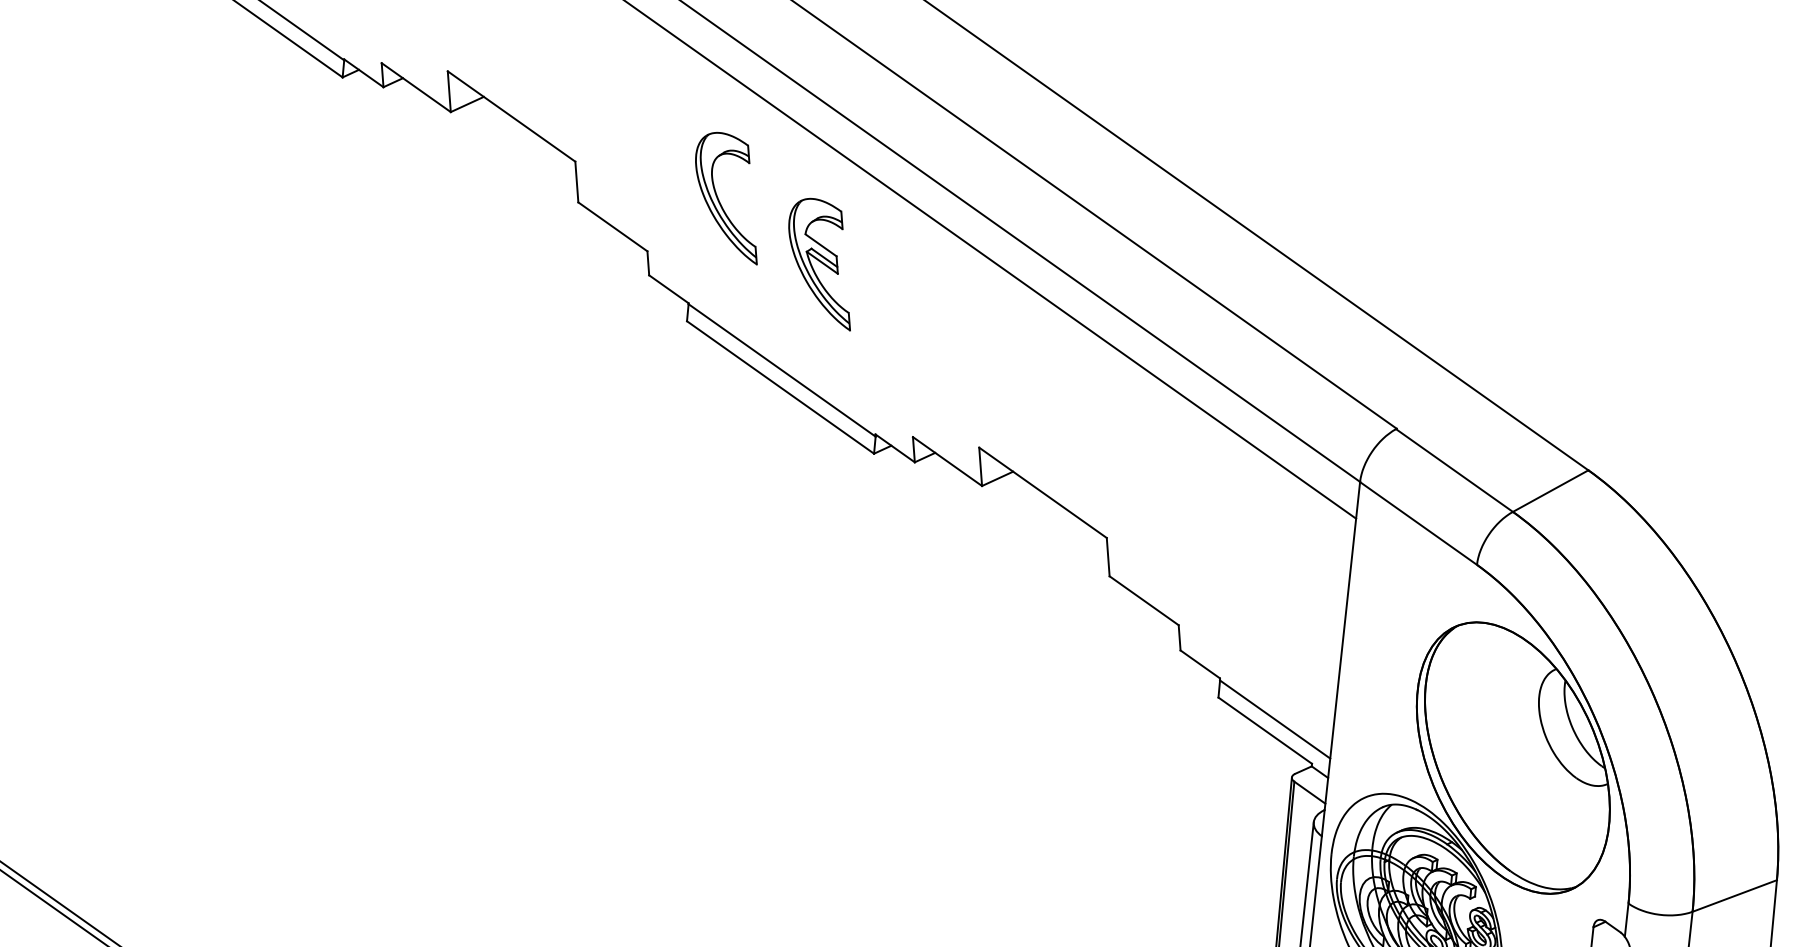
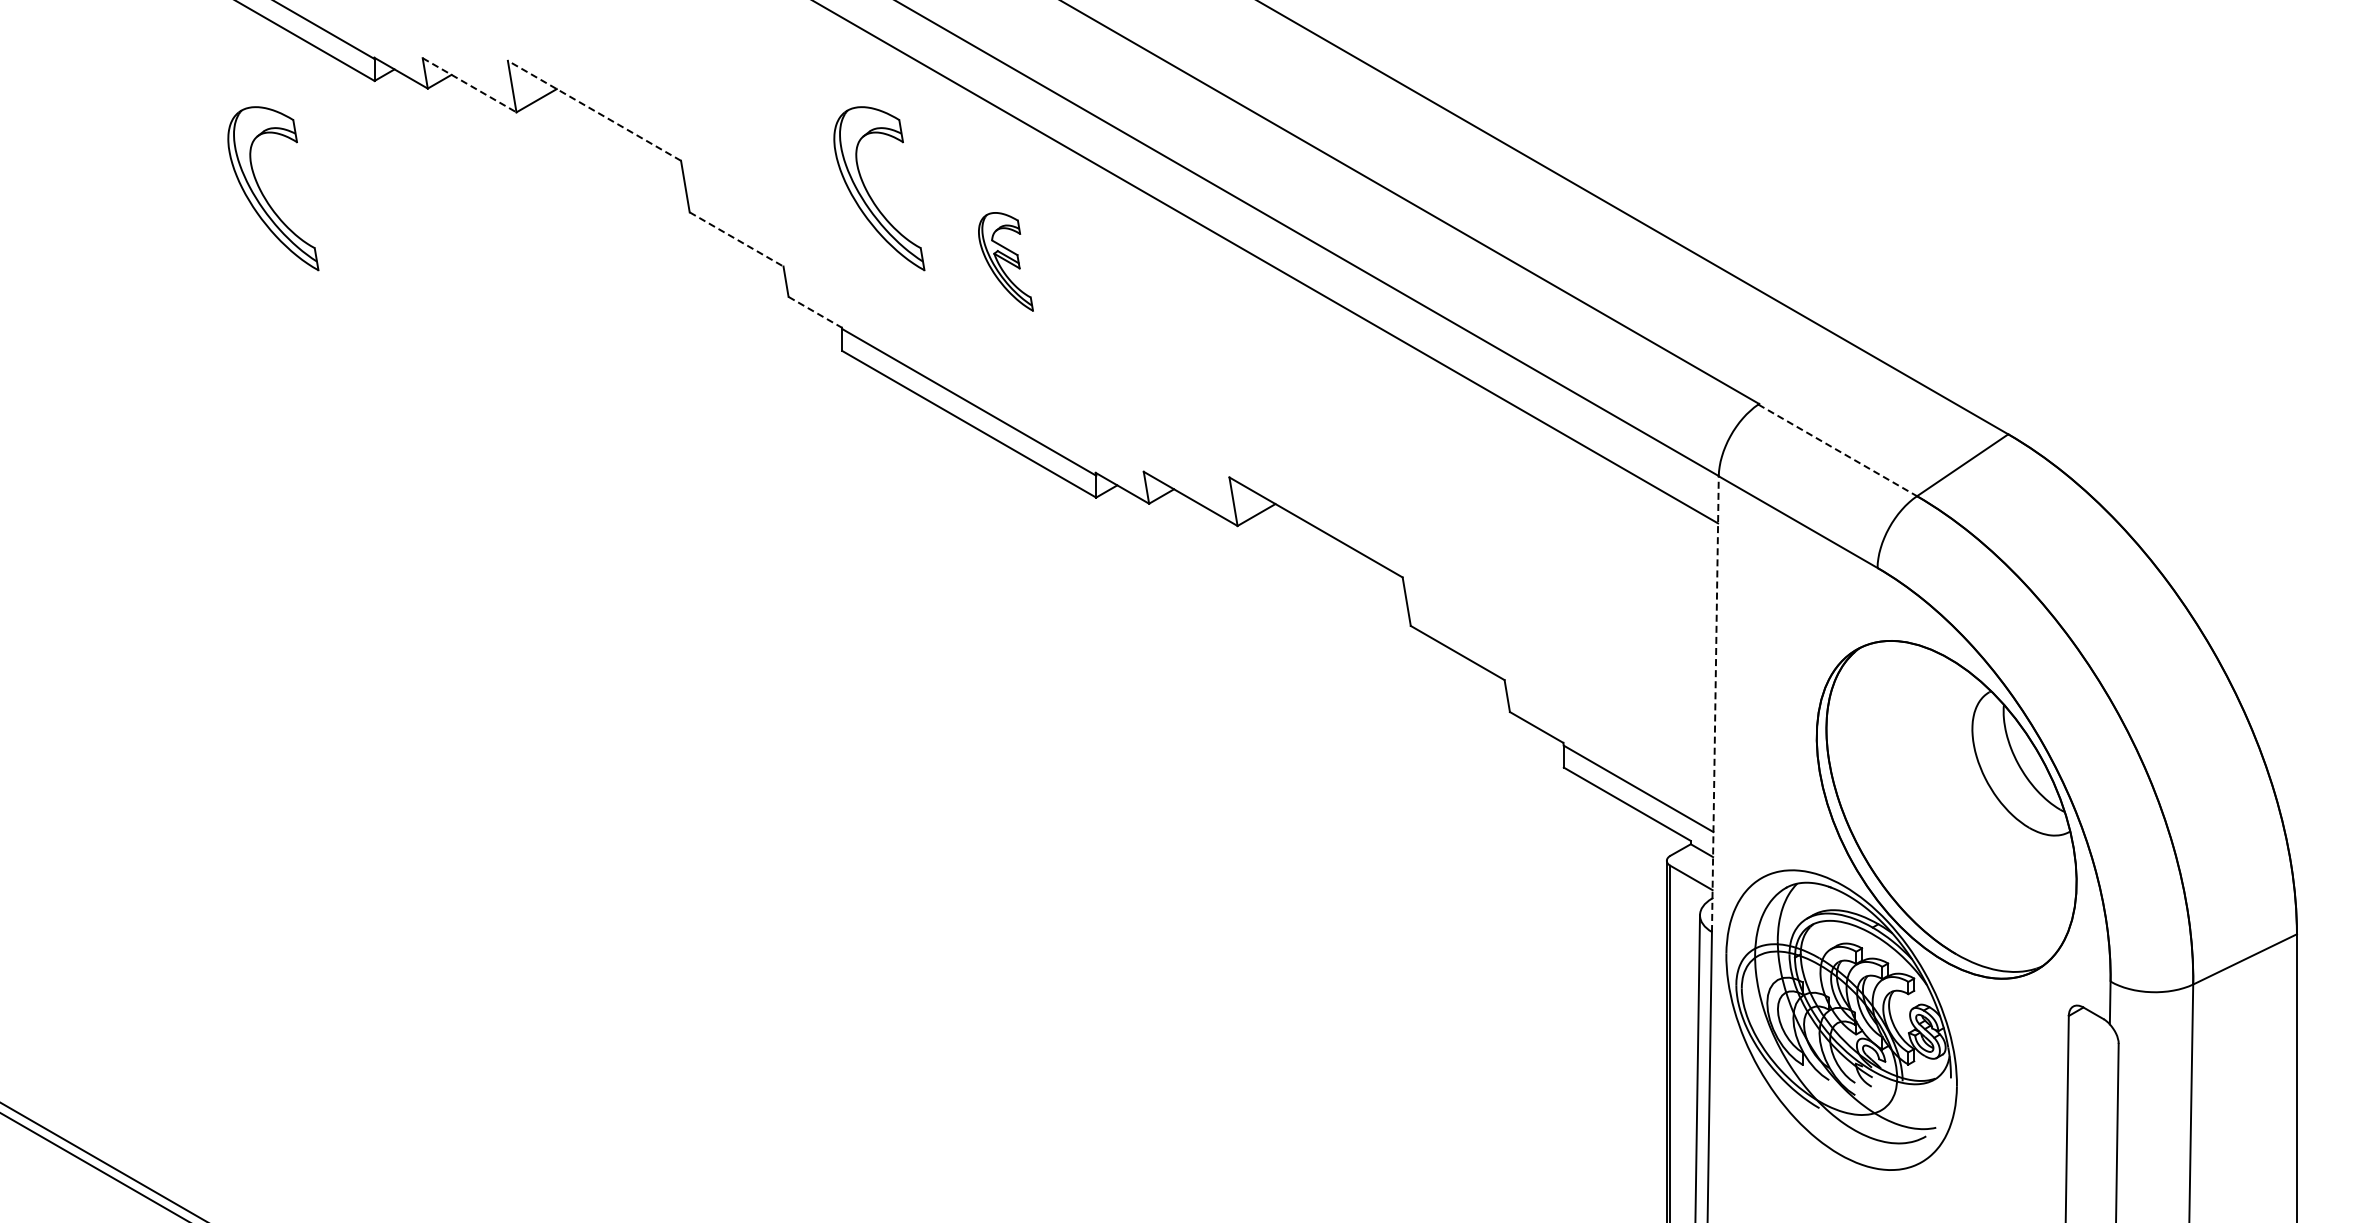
line: (416, 87) -> (470, 85), solid -> dashed
line: (511, 116) -> (594, 110), solid -> dashed
part: (248, 156) -> (263, 193), added
line: (613, 226) -> (737, 239), solid -> dashed
part: (820, 263) -> (1005, 261), size x0.6
line: (669, 289) -> (815, 312), solid -> dashed
line: (1454, 470) -> (1837, 450), solid -> dashed
line: (1341, 659) -> (1715, 704), solid -> dashed

